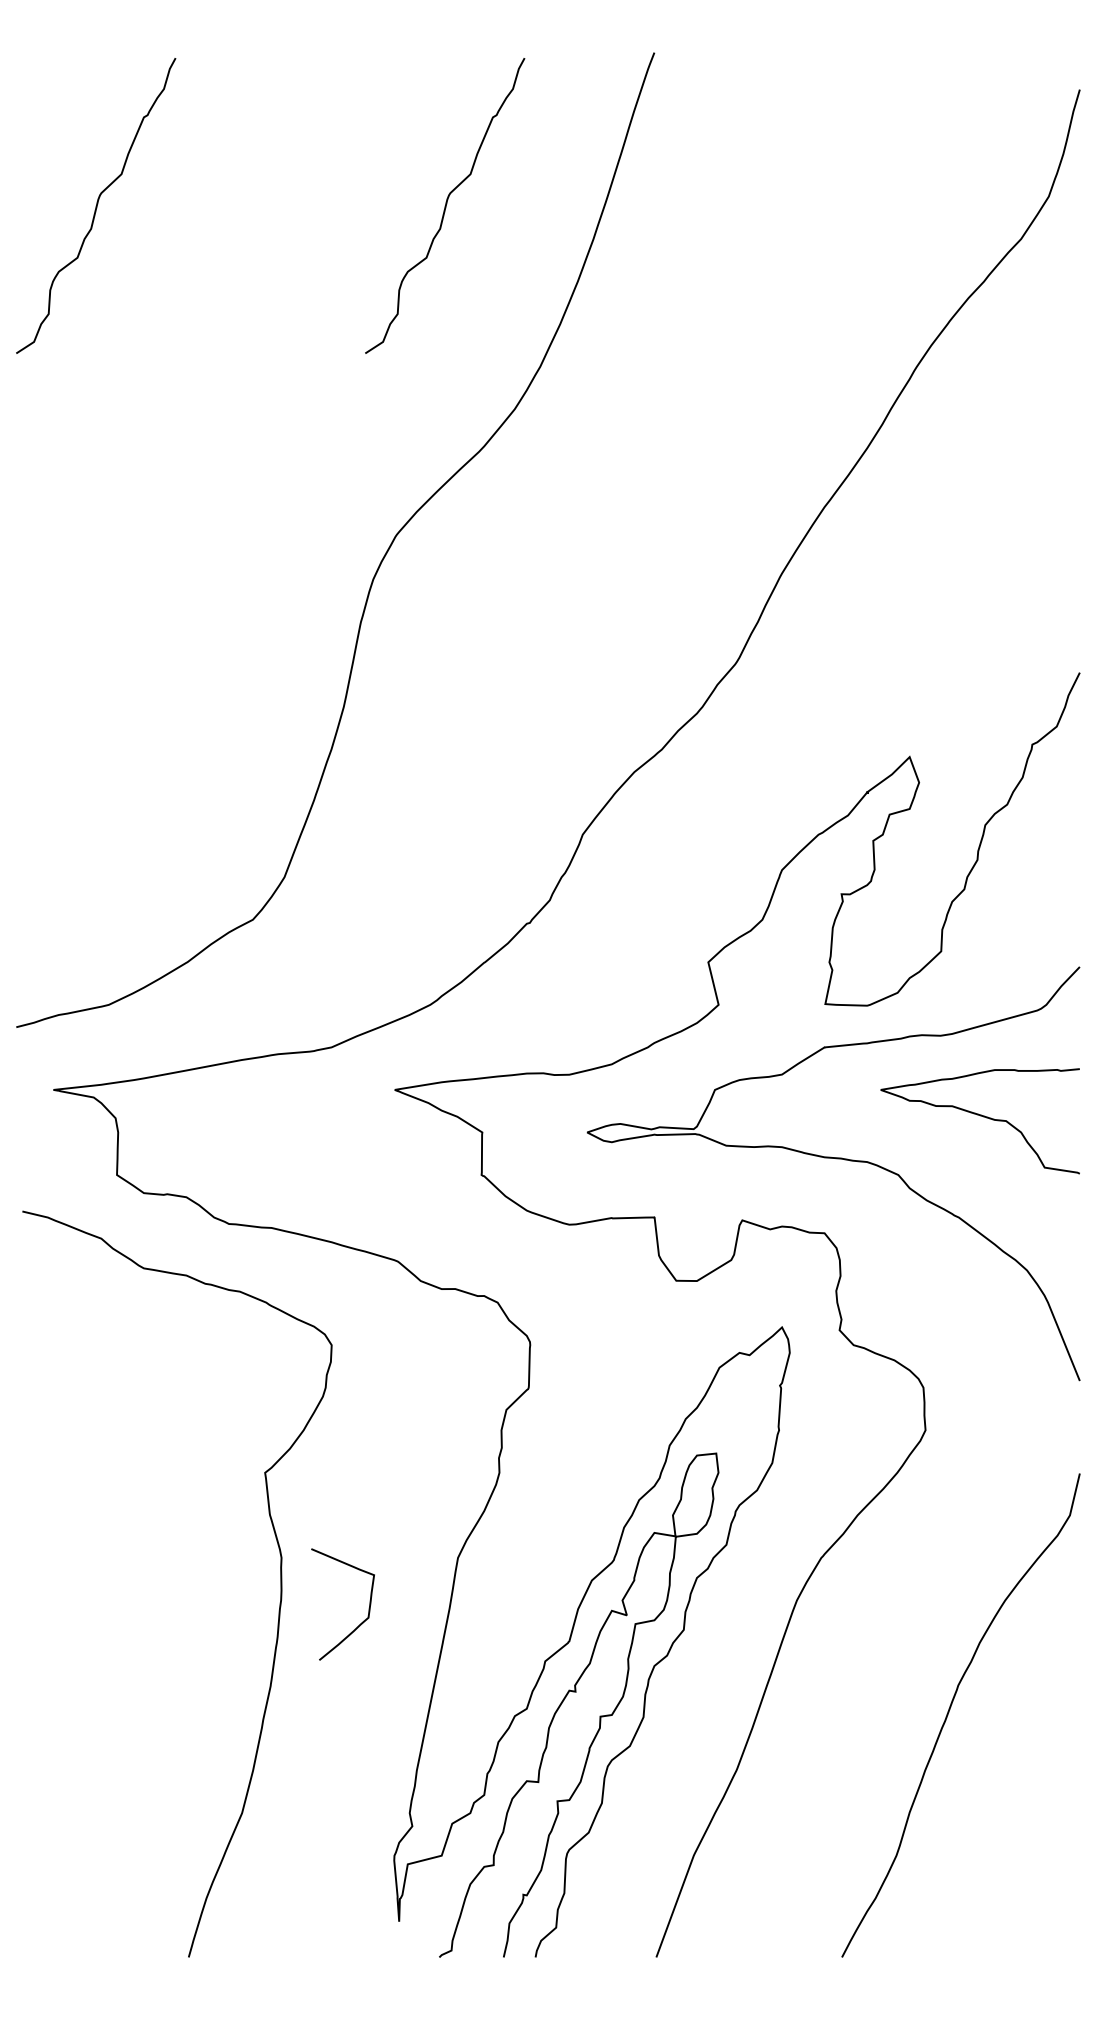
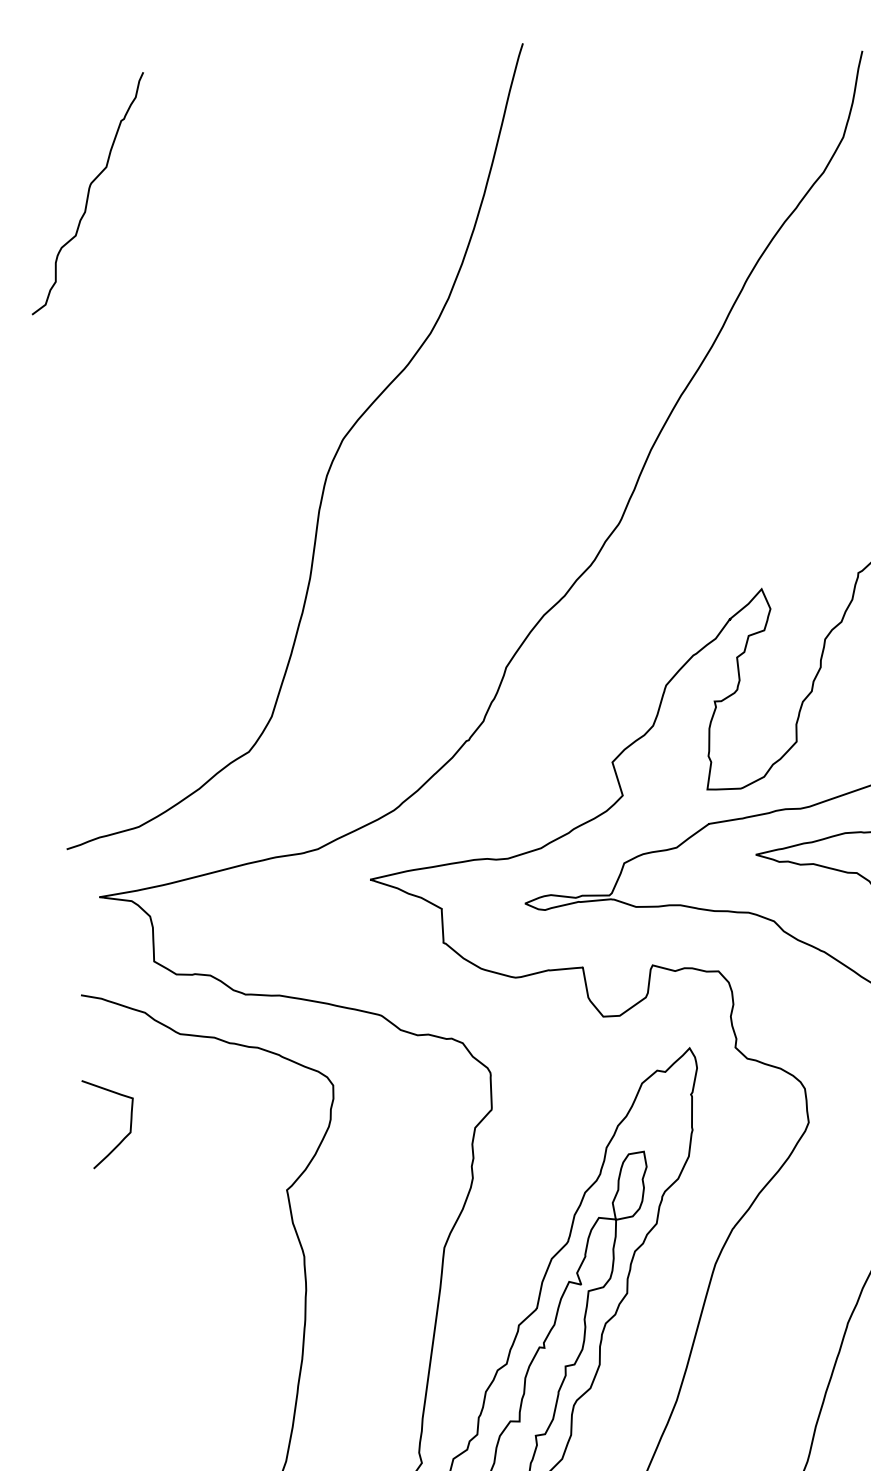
curve: (445, 205) -> (365, 175), removed
curve: (361, 1622) -> (125, 1136), moved

